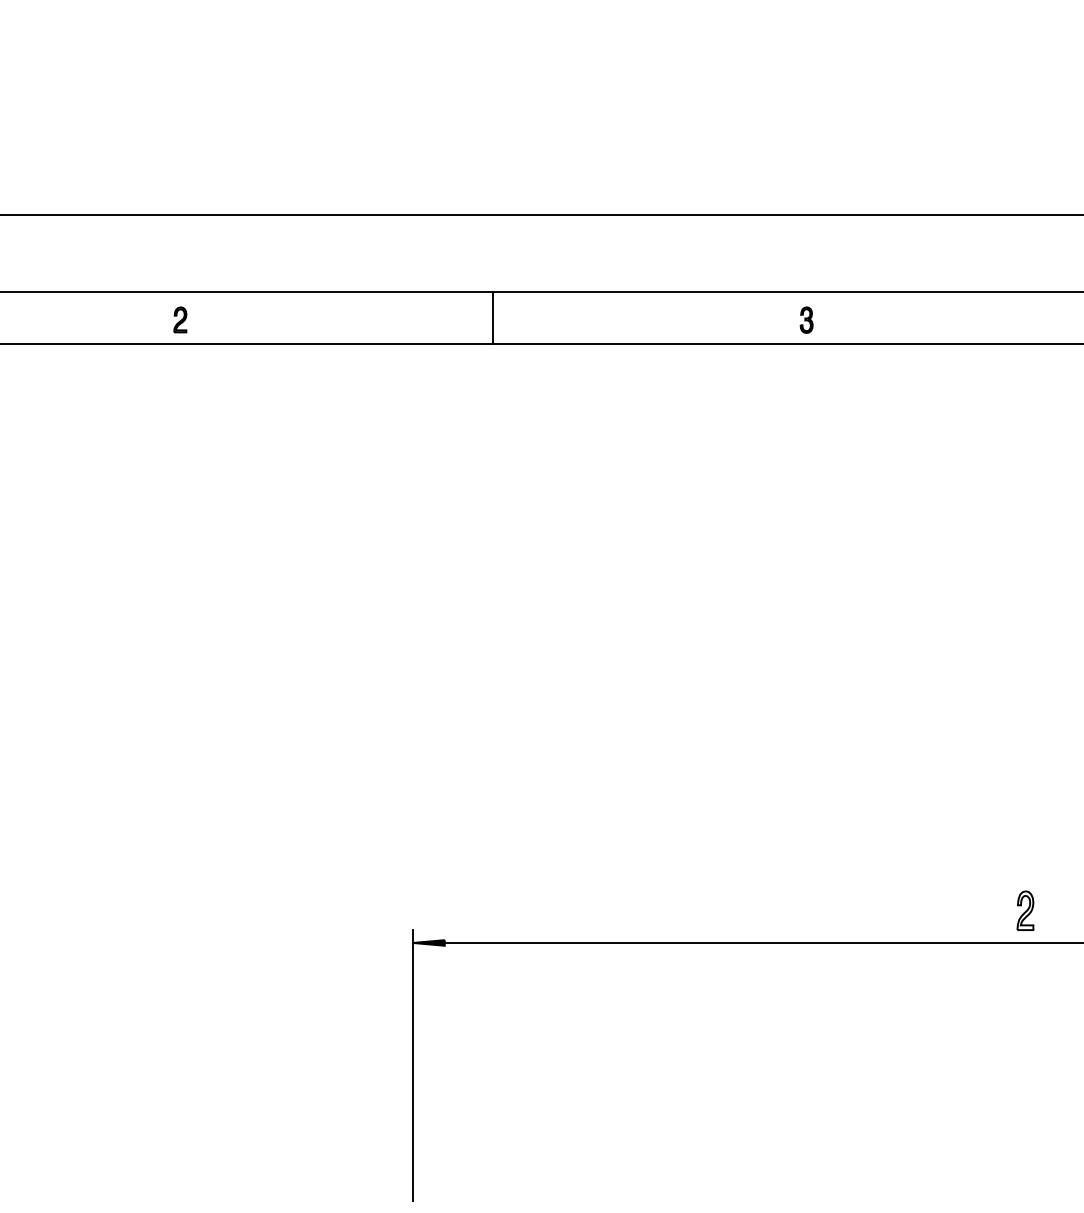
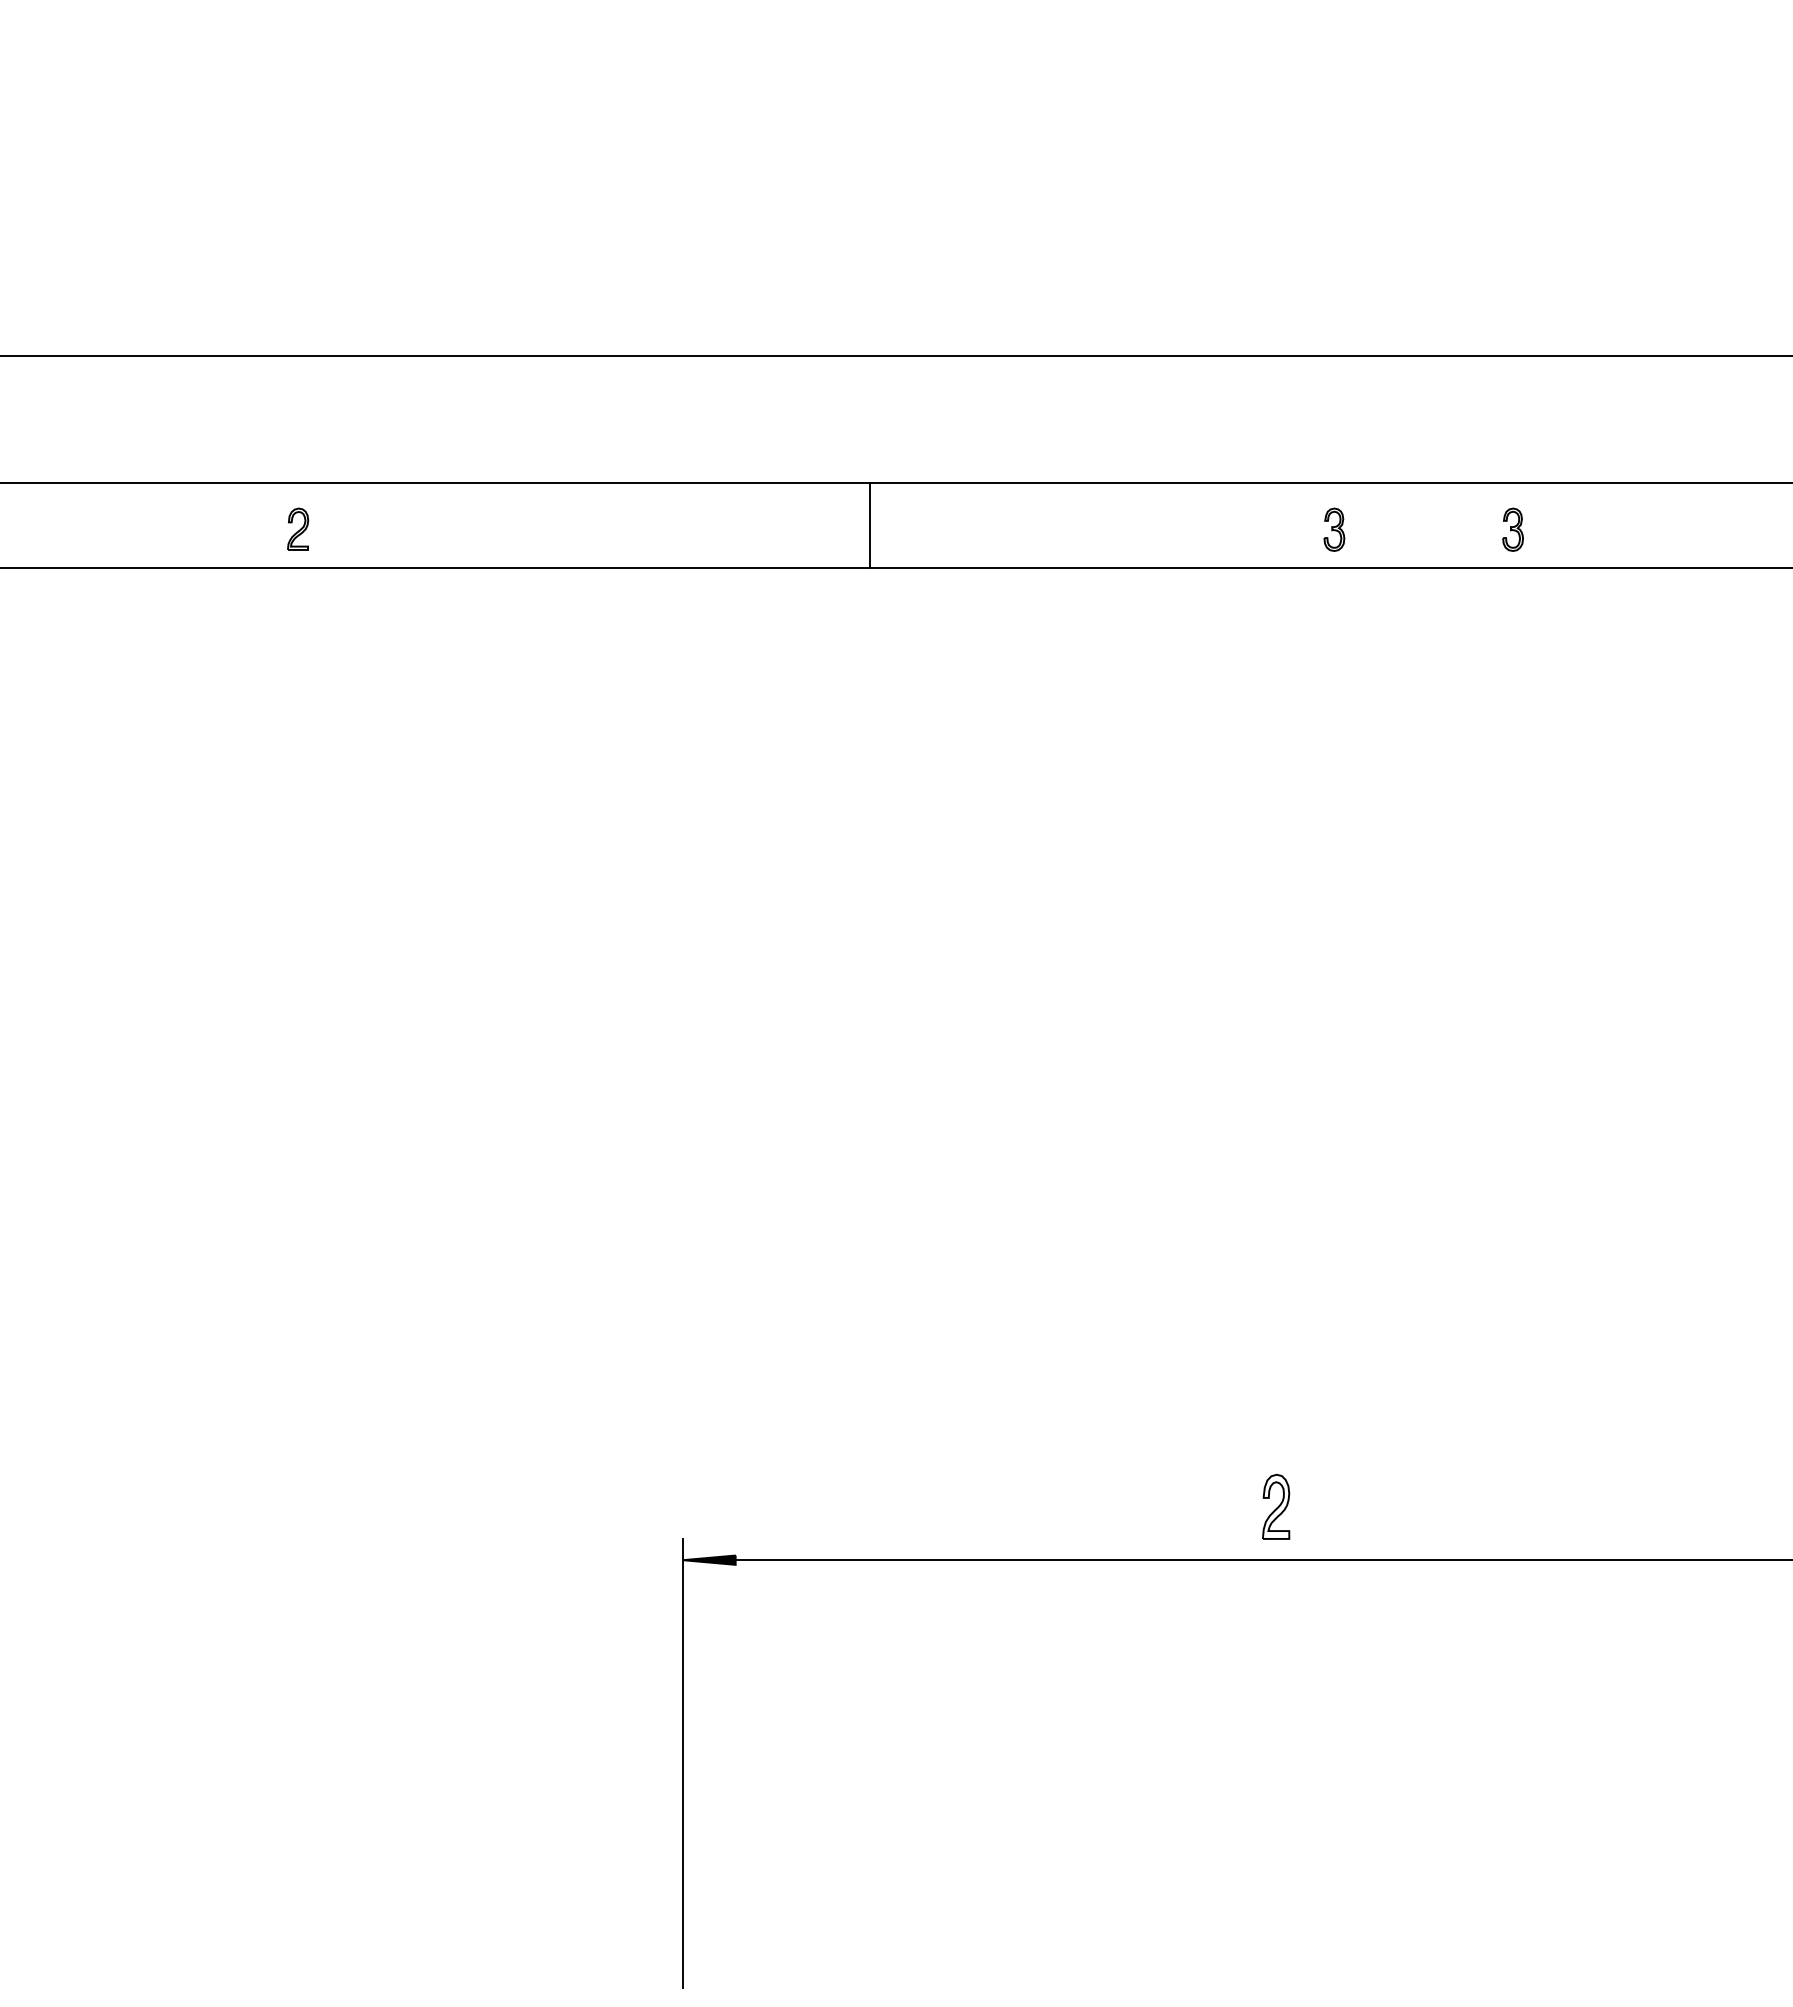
line: (493, 317) -> (870, 525), moved
part: (914, 319) -> (1512, 528), added
part: (1025, 910) -> (1276, 1506), moved

